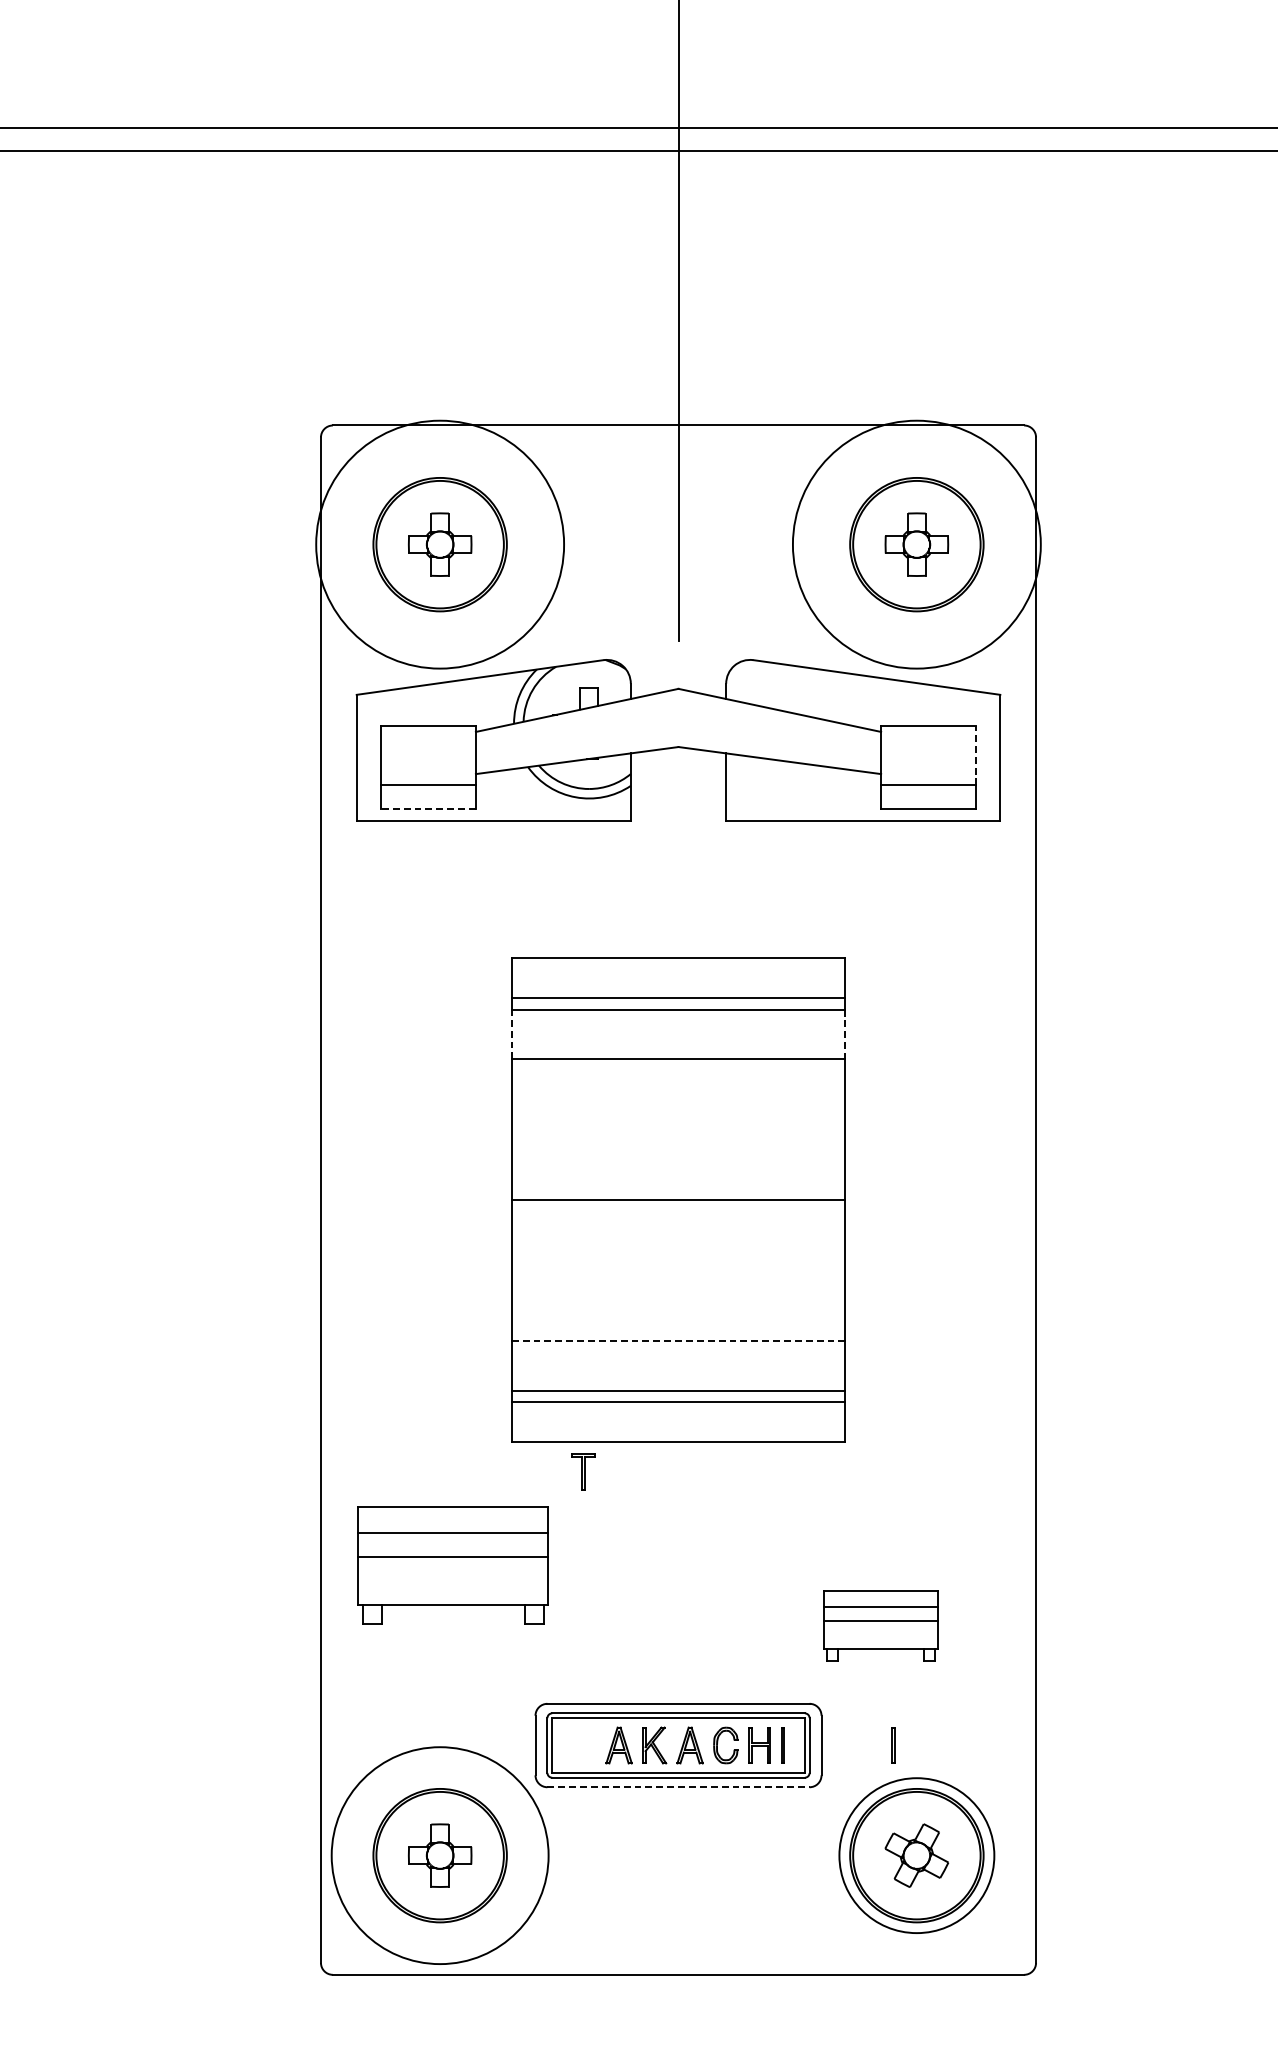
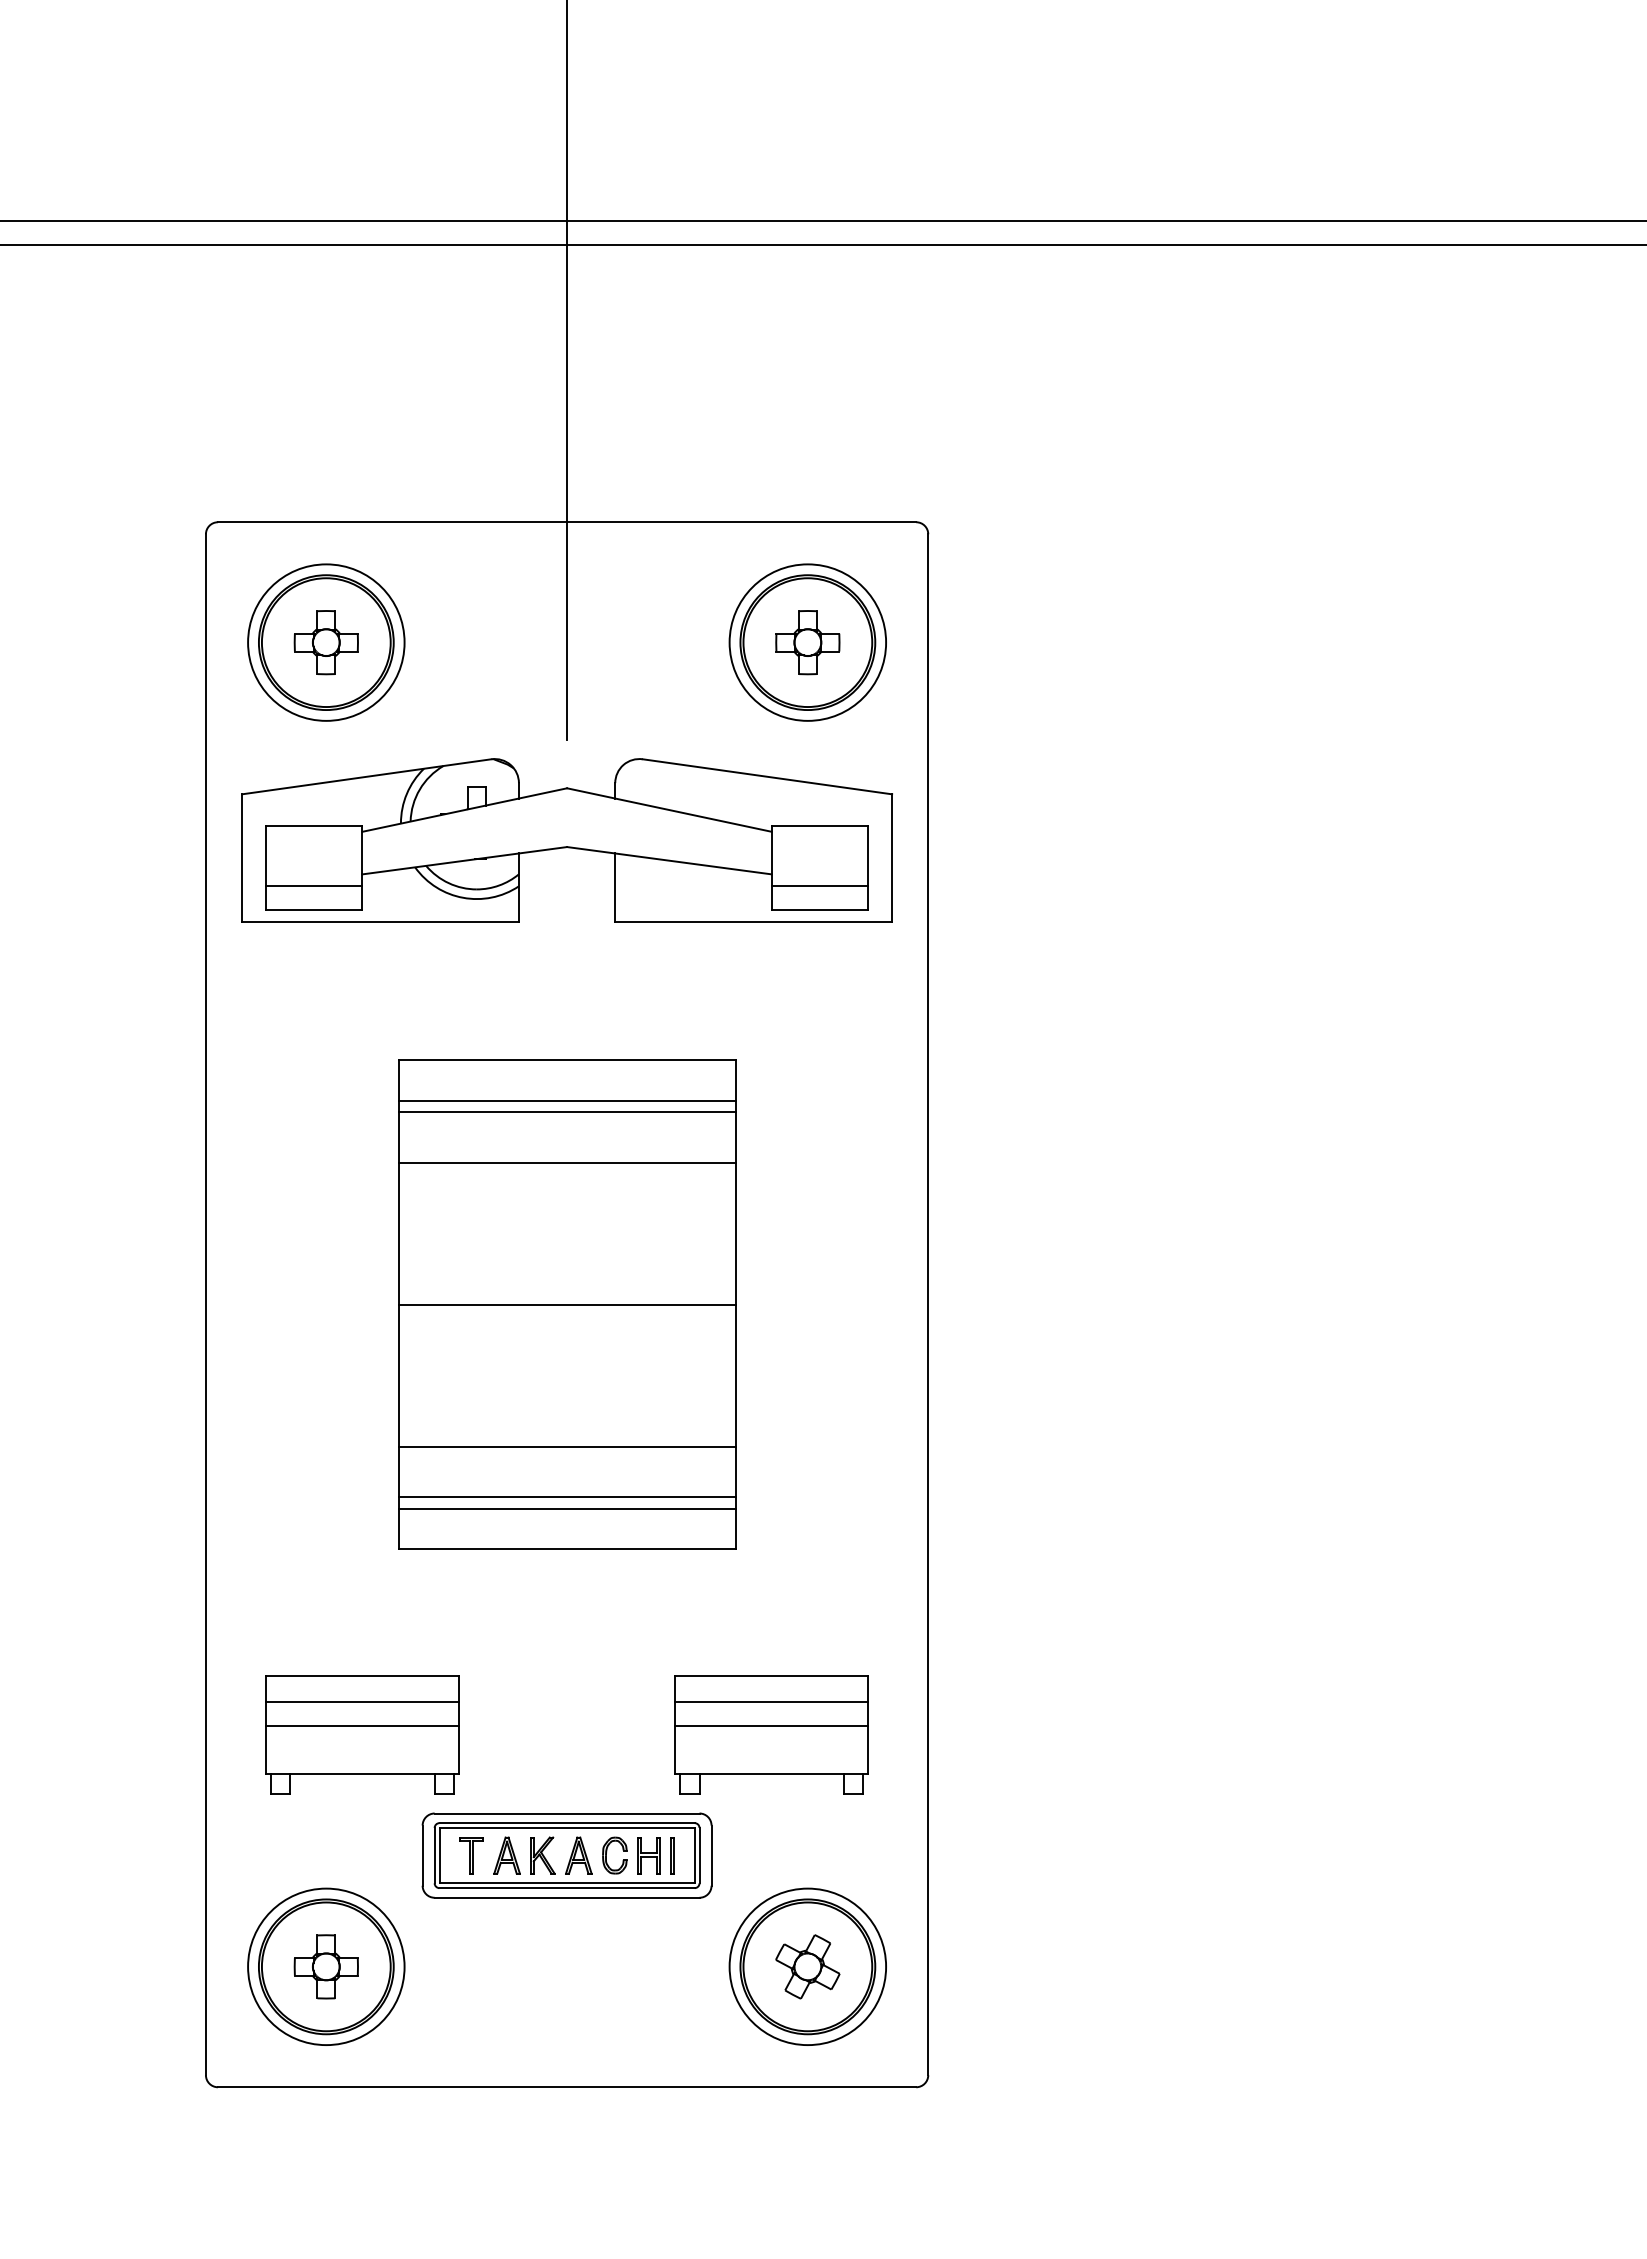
circle: (440, 544) -> (326, 642), size x0.62
circle: (916, 544) -> (807, 642), size x0.62
line: (976, 755) -> (868, 855), dashed -> solid
line: (427, 808) -> (313, 909), dashed -> solid
line: (511, 1033) -> (398, 1136), dashed -> solid
line: (845, 1034) -> (735, 1137), dashed -> solid
line: (678, 1340) -> (567, 1446), dashed -> solid
part: (583, 1472) -> (471, 1855), moved
part: (453, 1565) -> (362, 1734), moved
part: (880, 1625) -> (771, 1734), size x1.67
line: (892, 1745) -> (783, 1855), removed
line: (678, 1786) -> (567, 1897), dashed -> solid
circle: (440, 1855) -> (326, 1966), size x0.71

